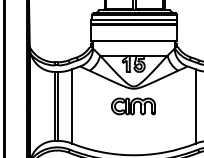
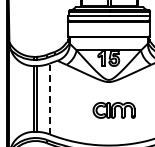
line: (72, 106) -> (50, 98), solid -> dashed
part: (133, 106) -> (114, 110), moved

